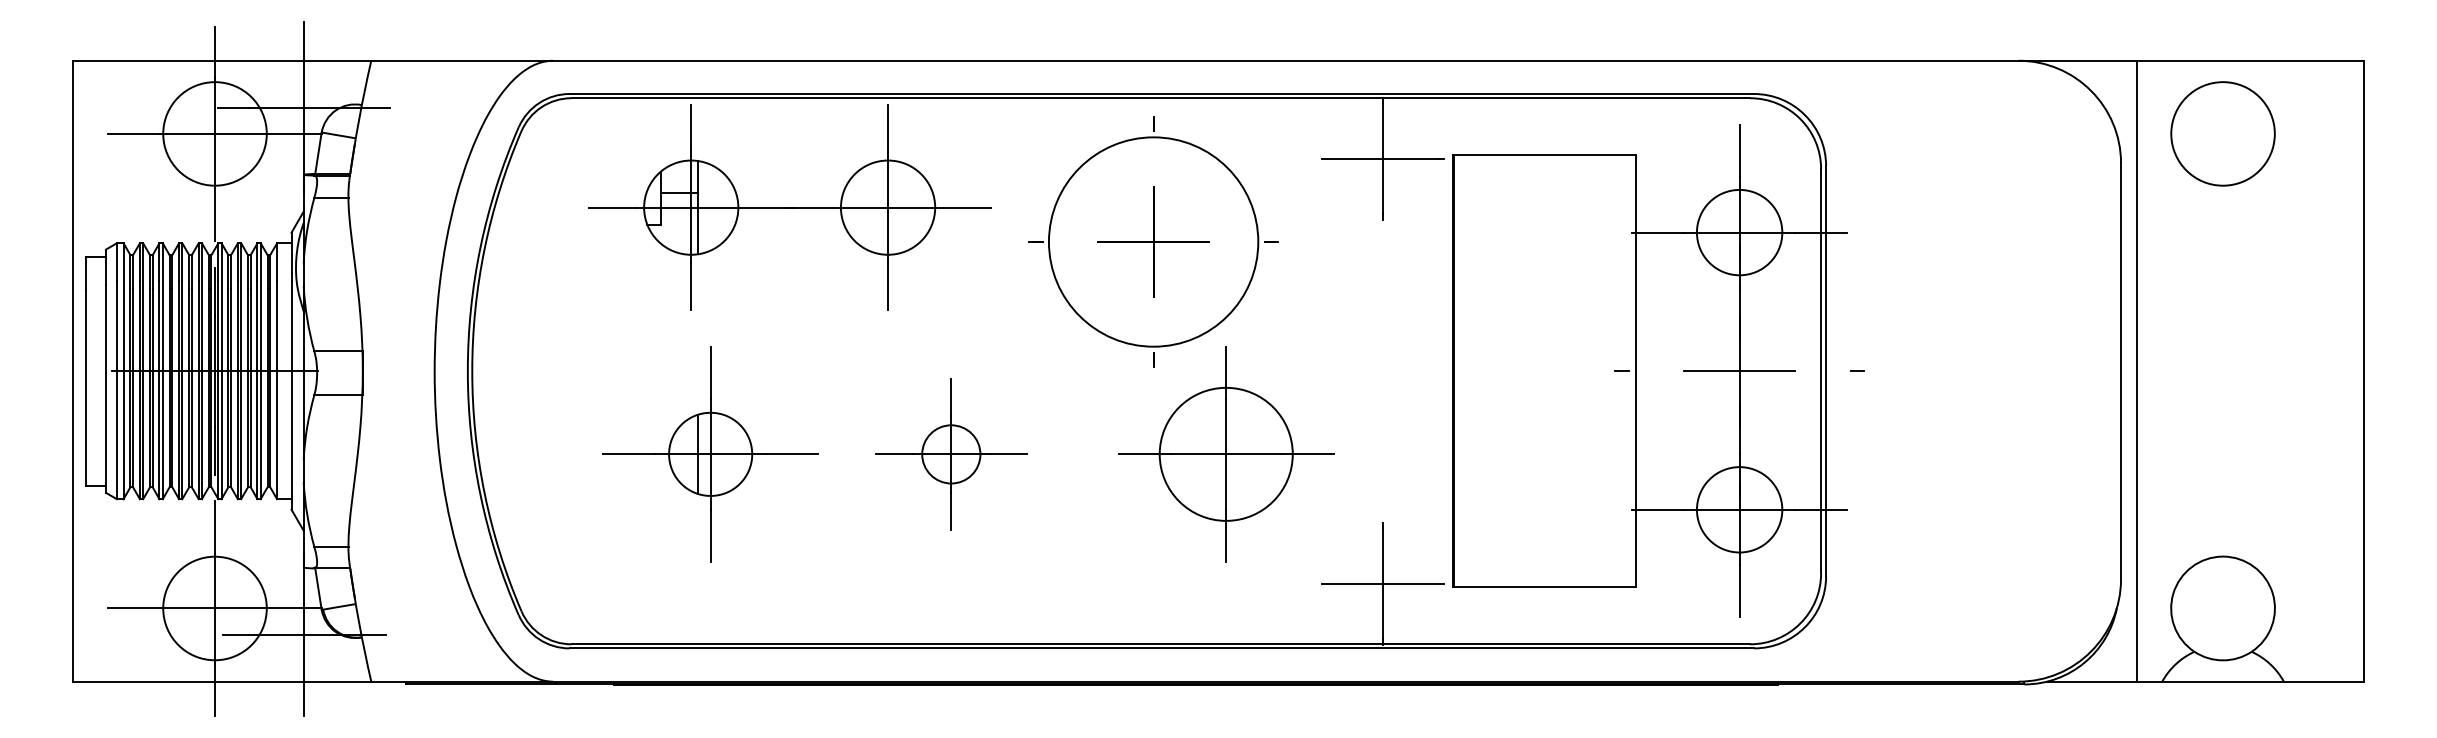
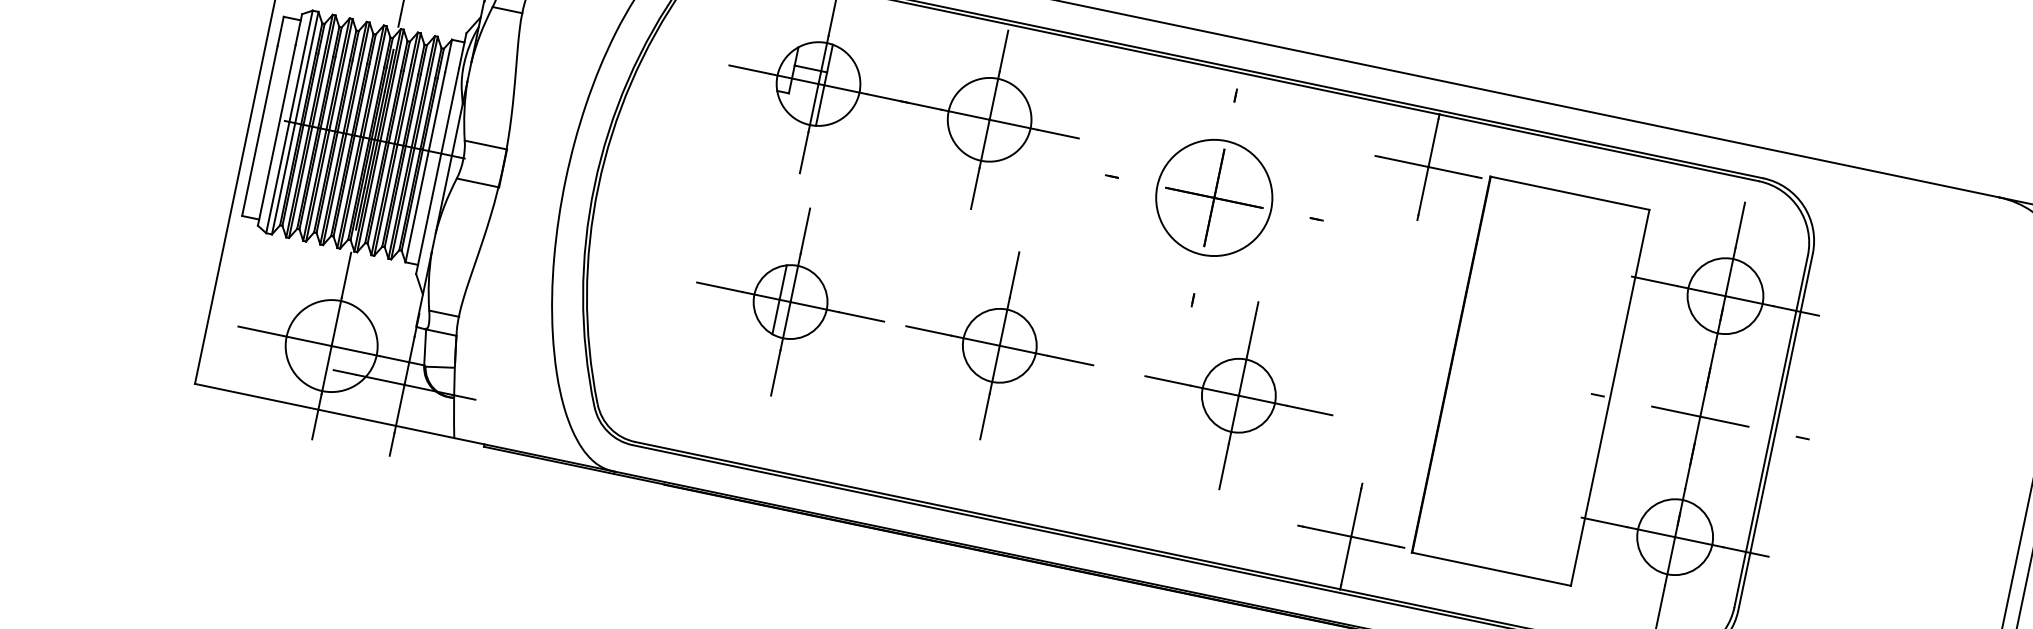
circle: (1153, 241) -> (1214, 197), size x0.62
circle: (1225, 453) -> (1238, 394), size x0.62
part: (951, 454) -> (999, 345), size x1.43

